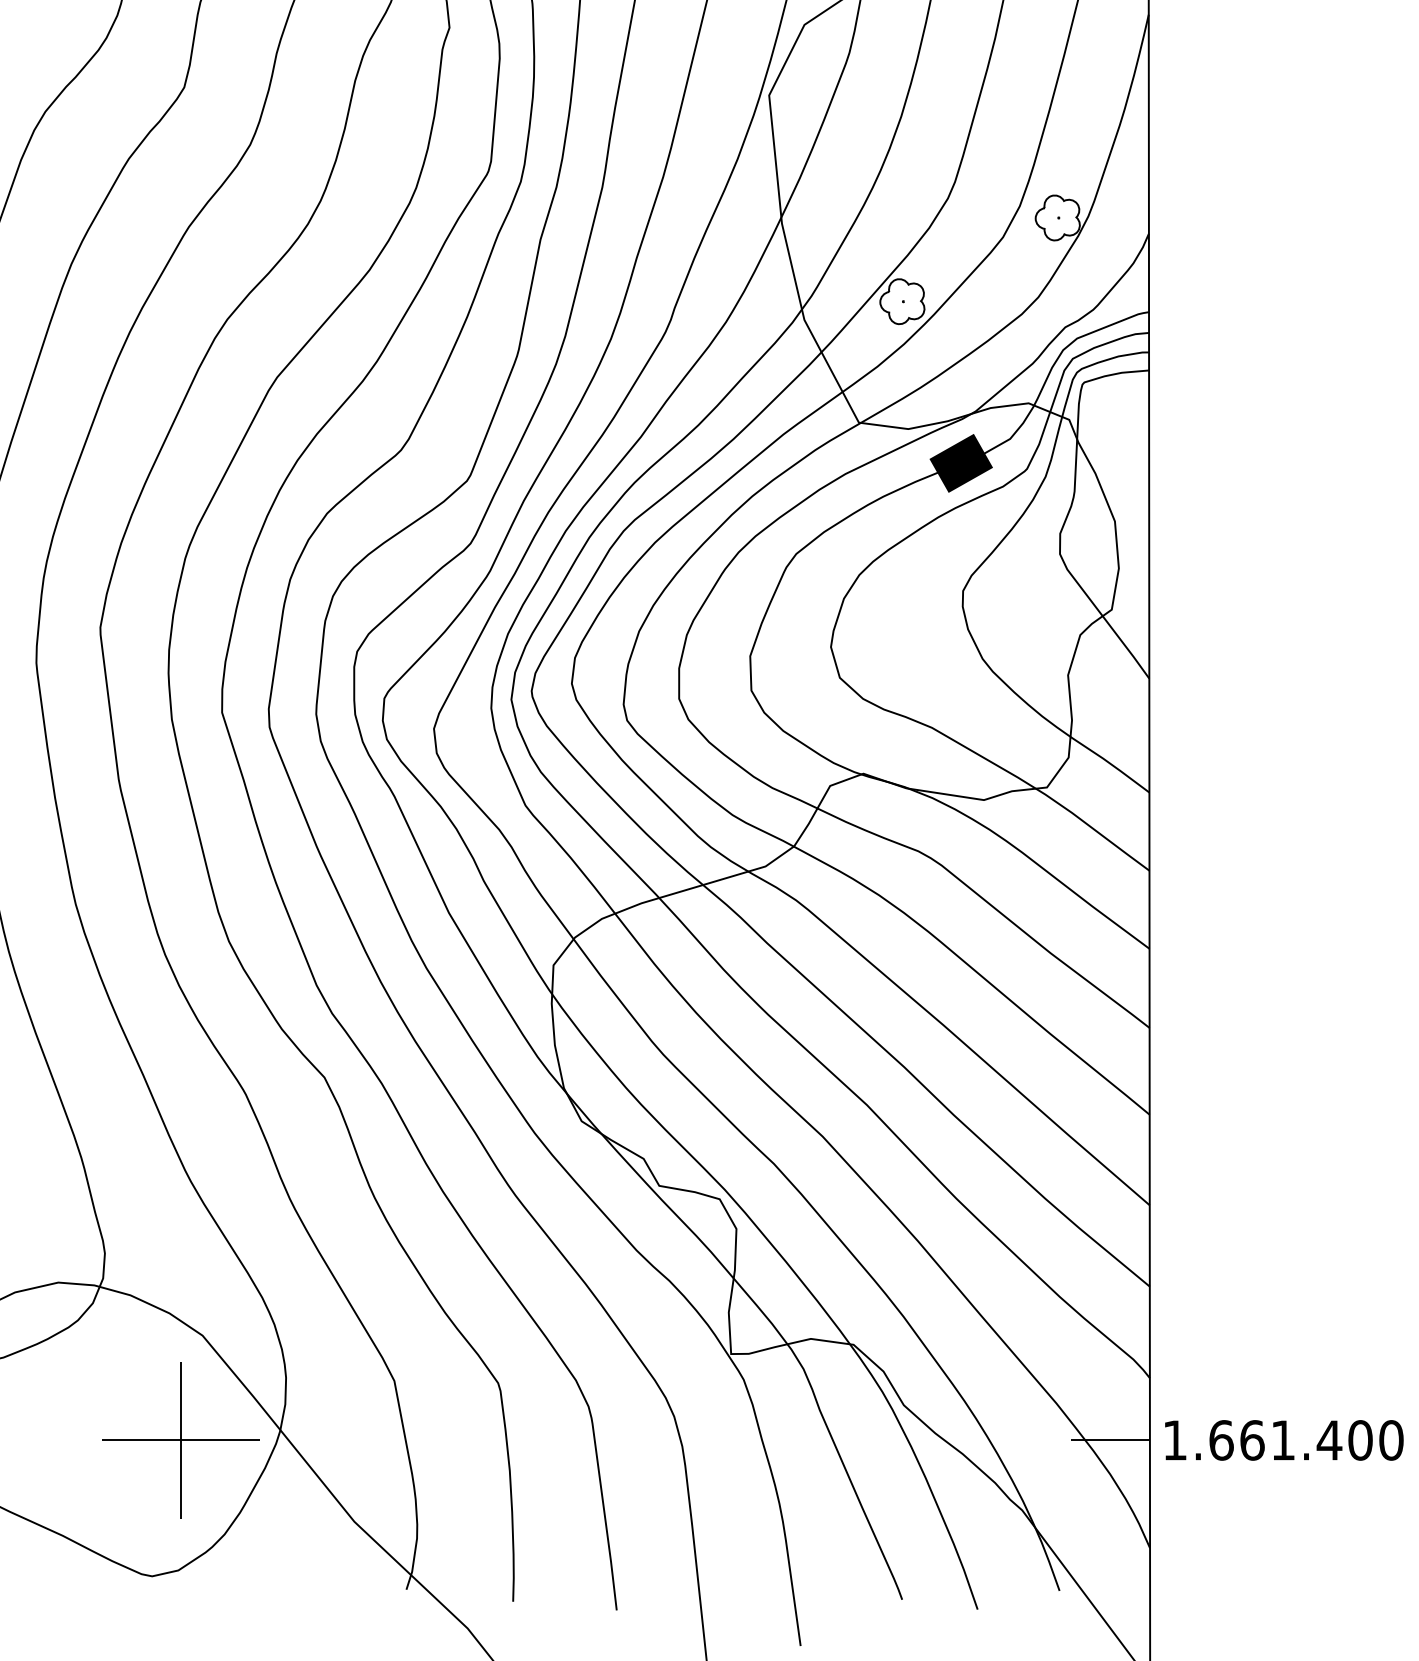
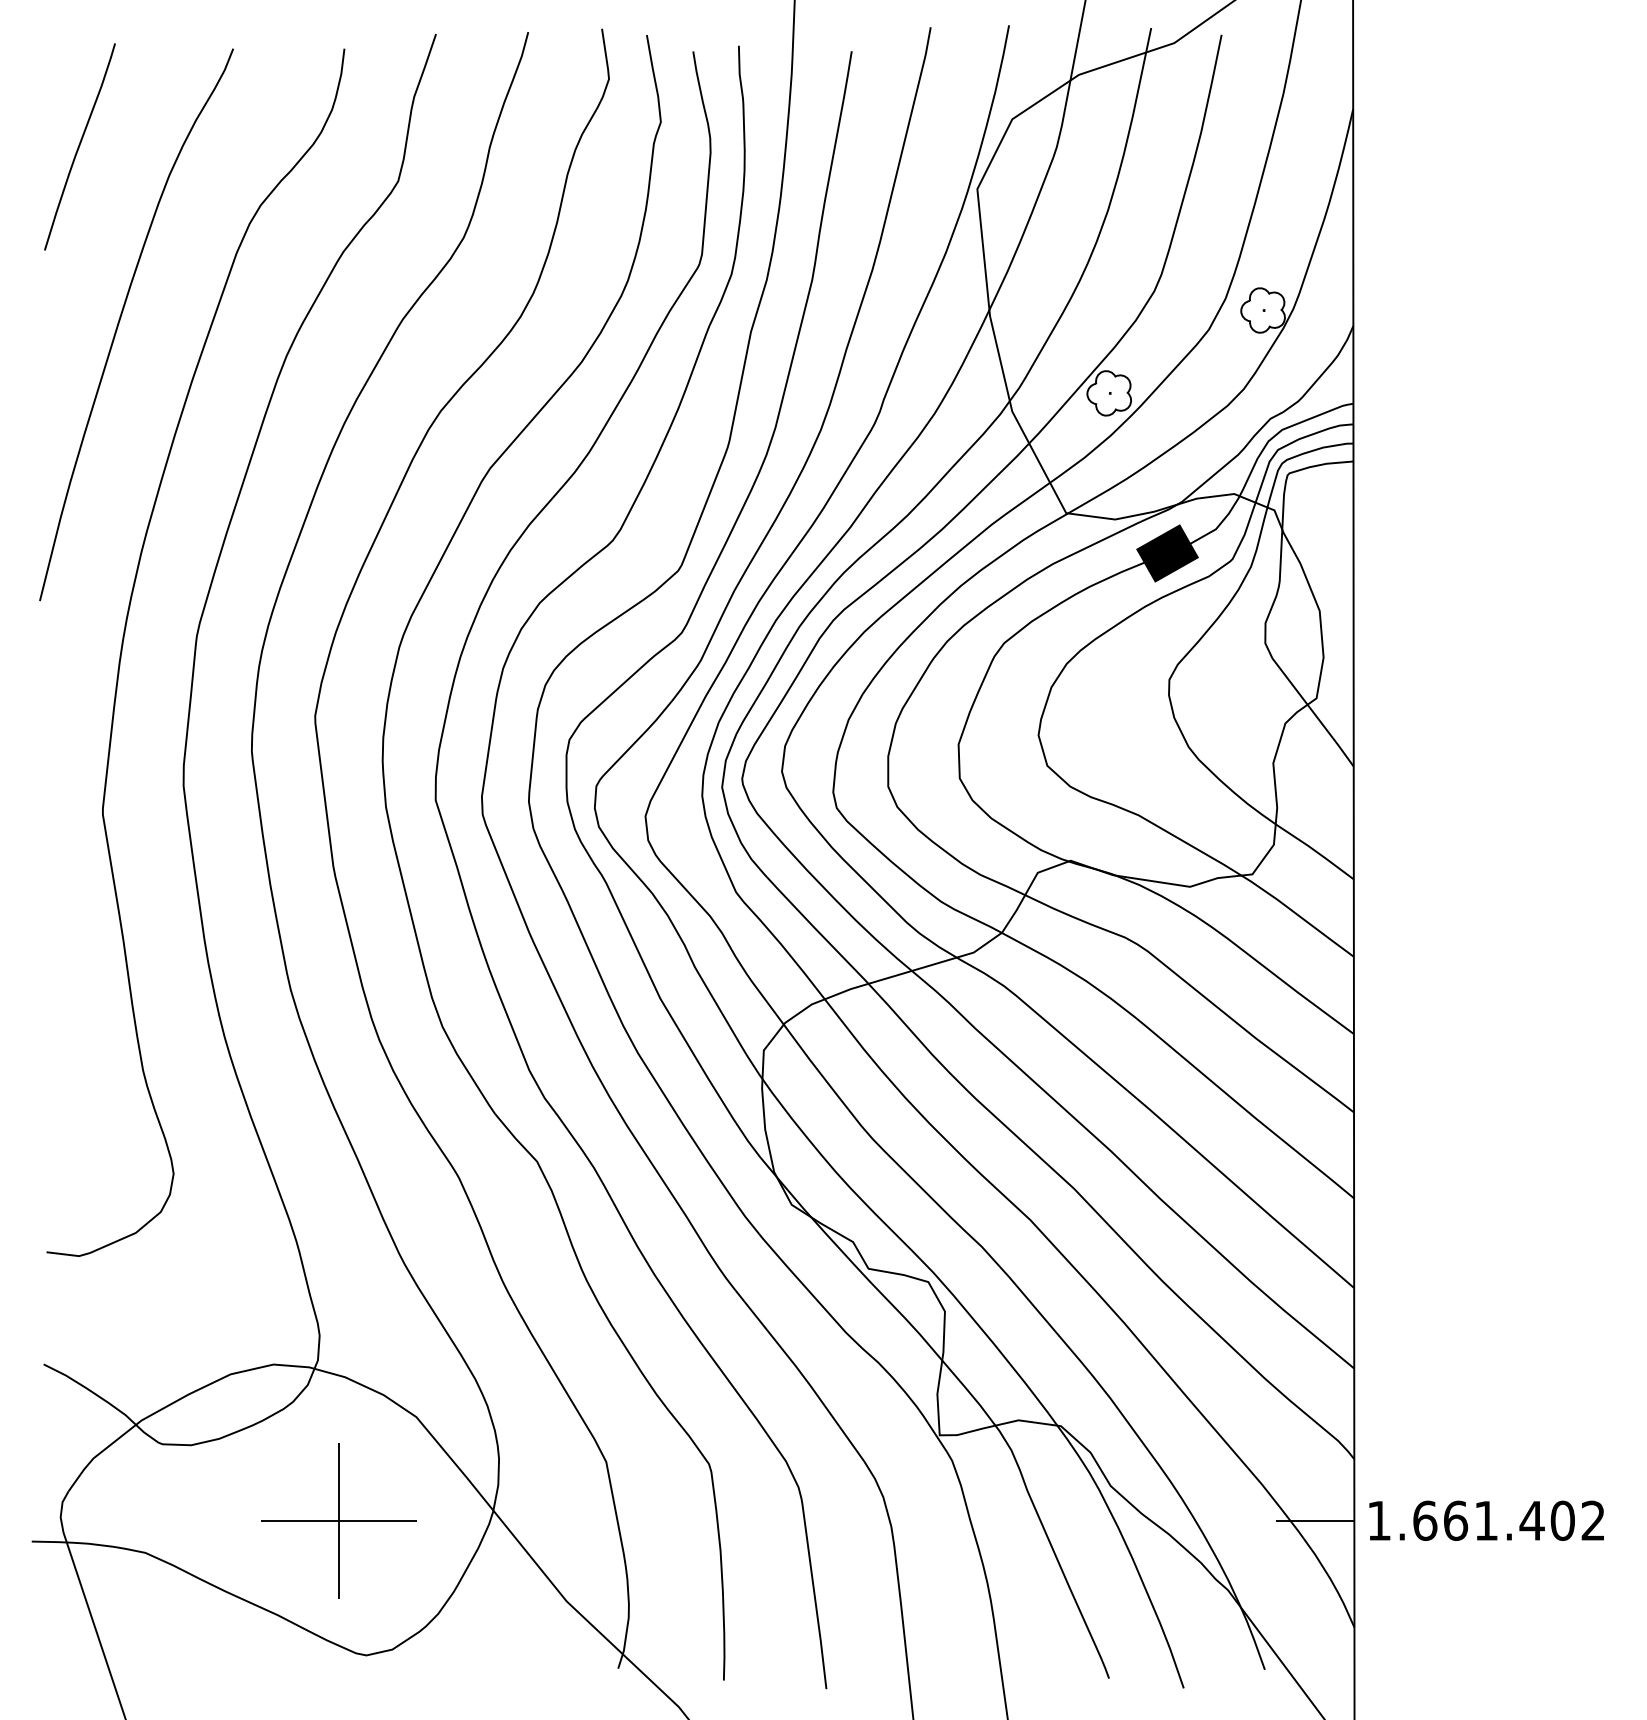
part: (180, 1440) -> (338, 1520), moved
text: (1391, 1440) -> (1593, 1520), 1.661.400 -> 1.661.402

